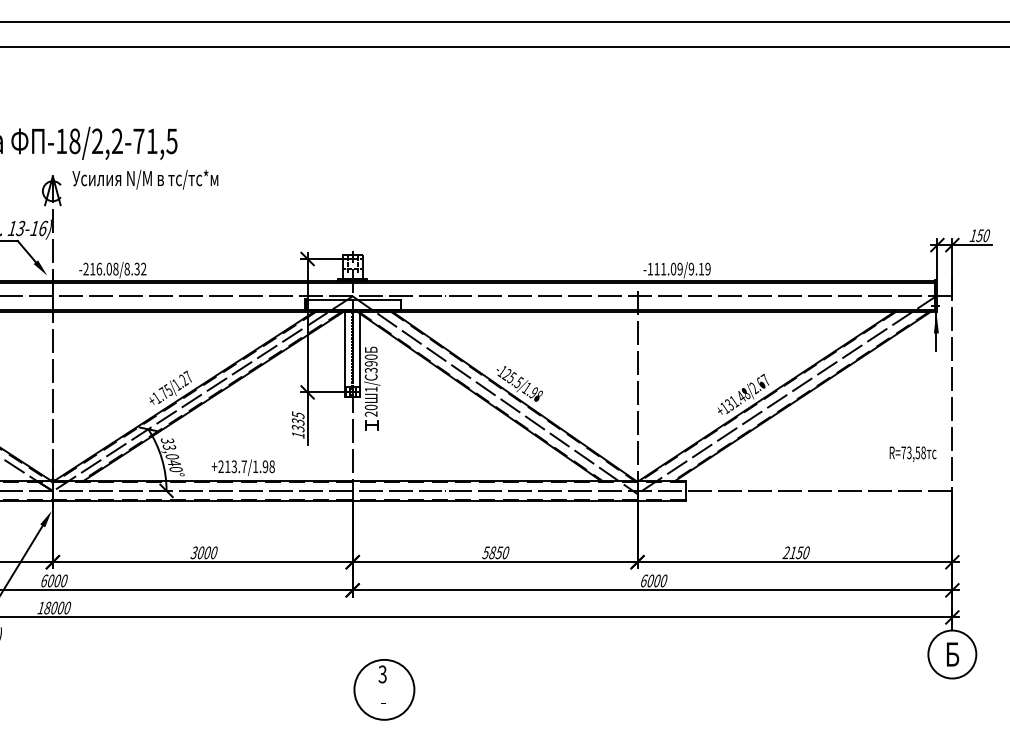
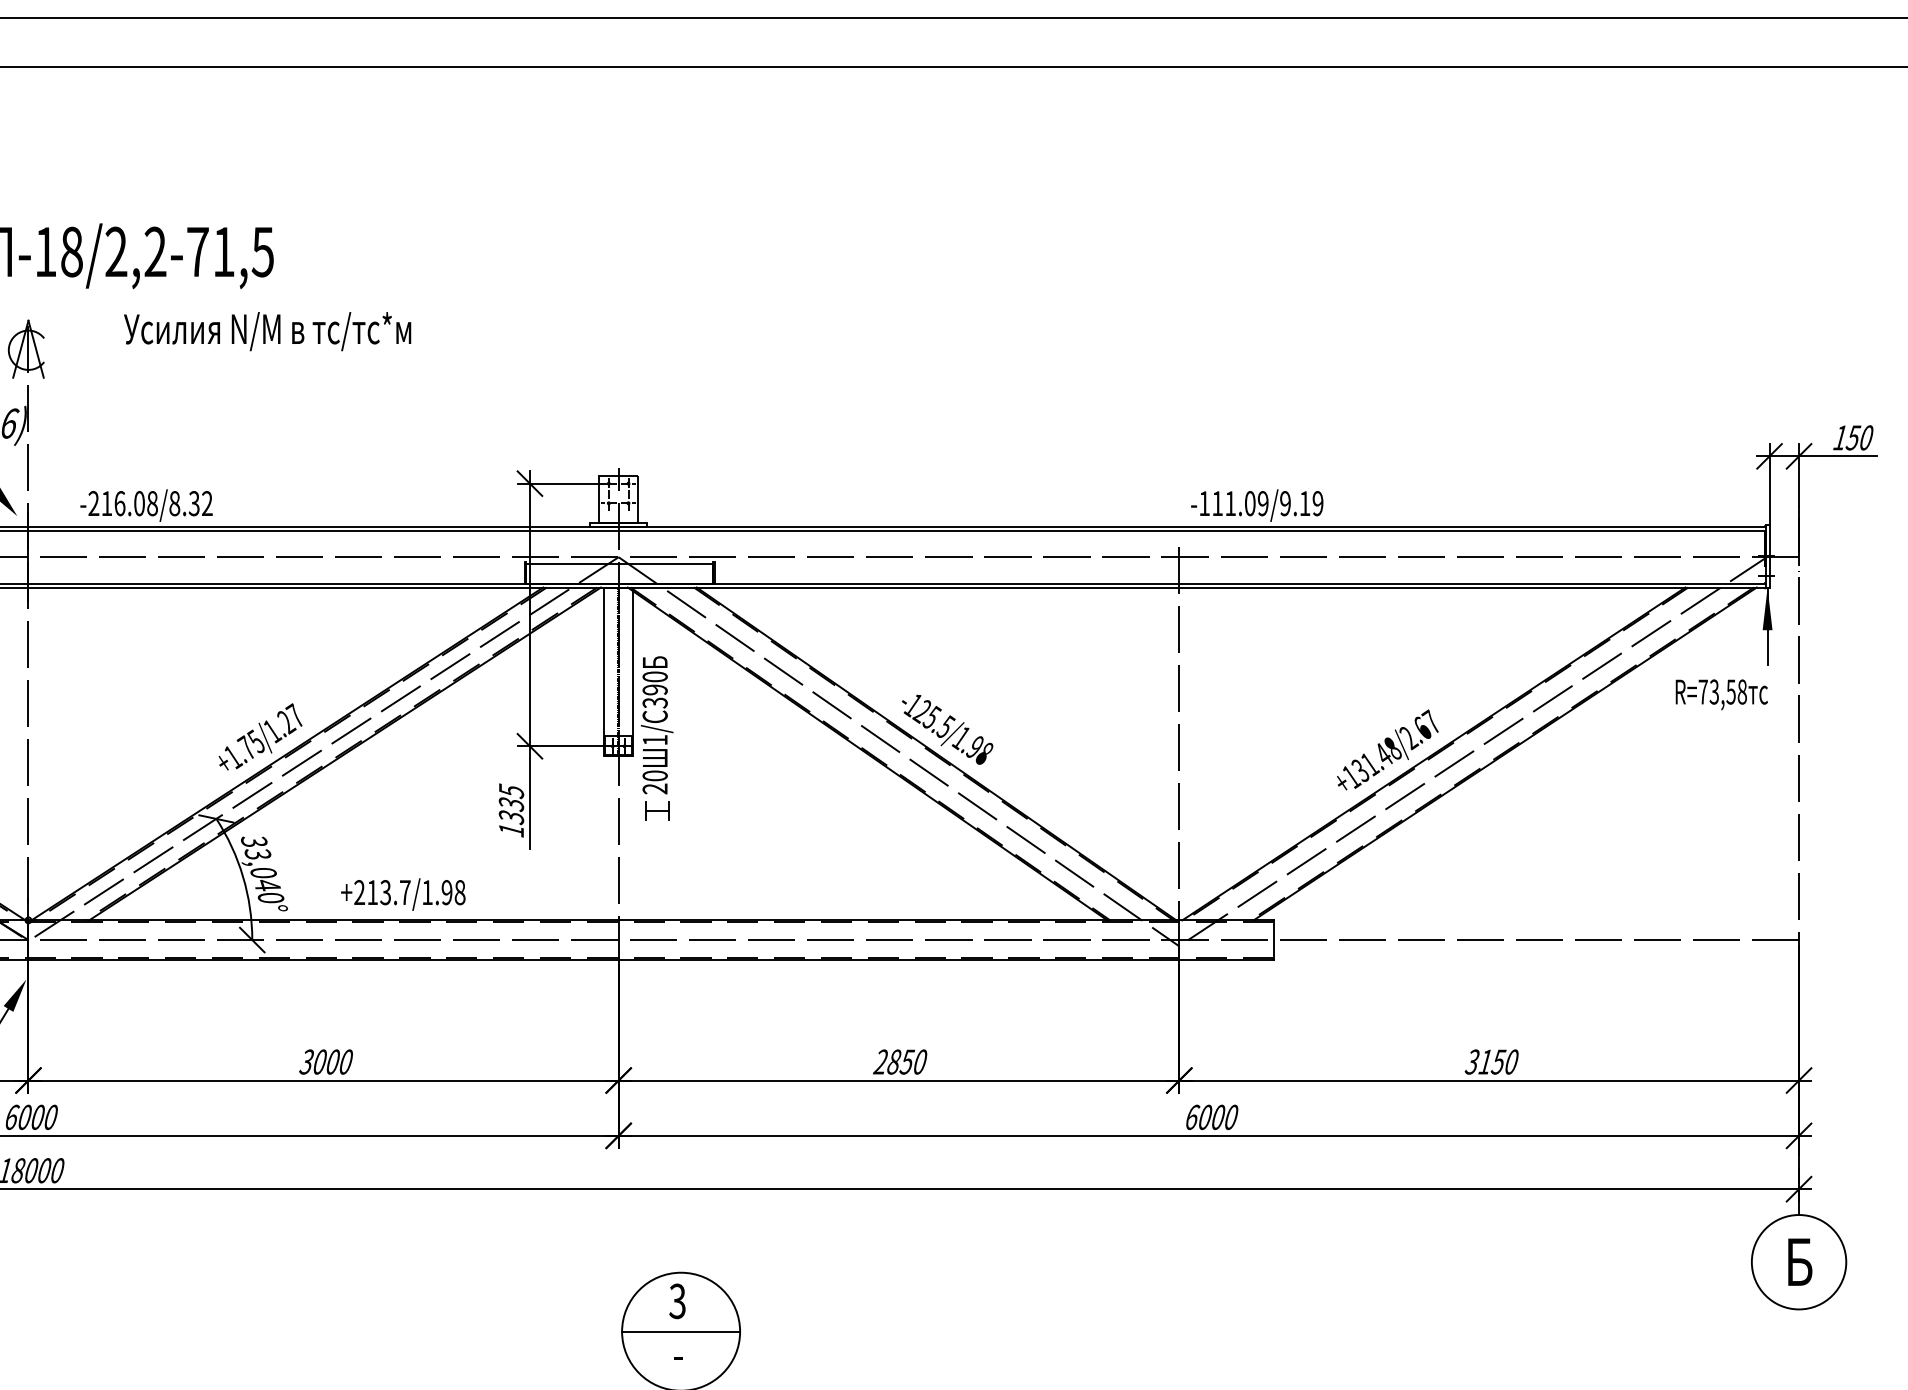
text: (145, 179) -> (267, 331), moved
text: (912, 453) -> (1720, 693), moved
text: (485, 552) -> (880, 1061), 5850 -> 2850
text: (785, 553) -> (1470, 1063), 2150 -> 3150
line: (384, 689) -> (681, 1331), added

